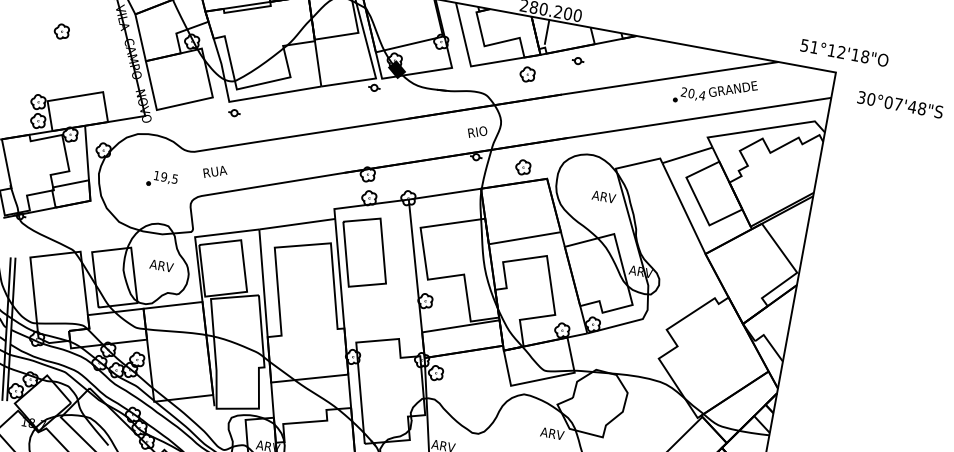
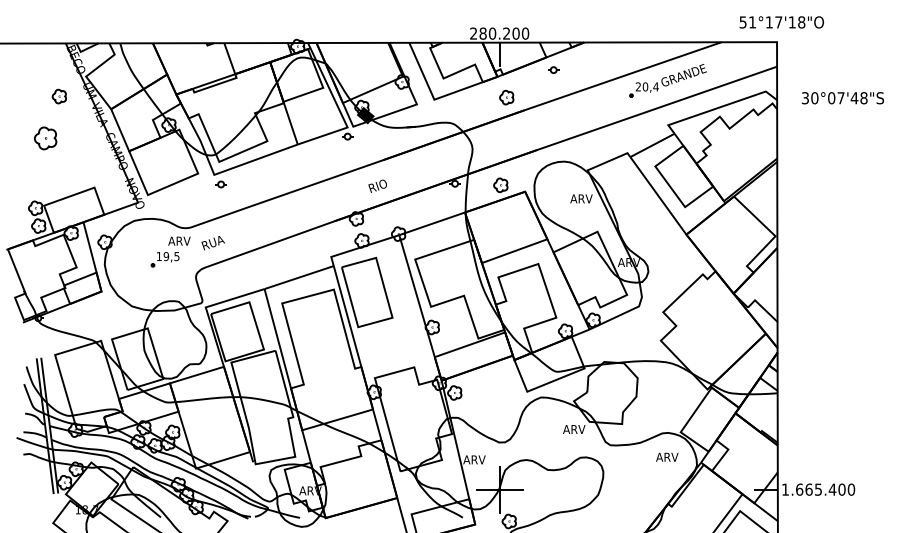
part: (61, 30) -> (44, 137), size x1.6
text: (841, 52) -> (778, 22), 51°12'18"O -> 51°17'18"O
part: (578, 60) -> (553, 69), moved
part: (527, 74) -> (506, 97), moved
text: (899, 105) -> (842, 98), moved
text: (477, 131) -> (377, 185), moved
text: (161, 265) -> (179, 240), moved

